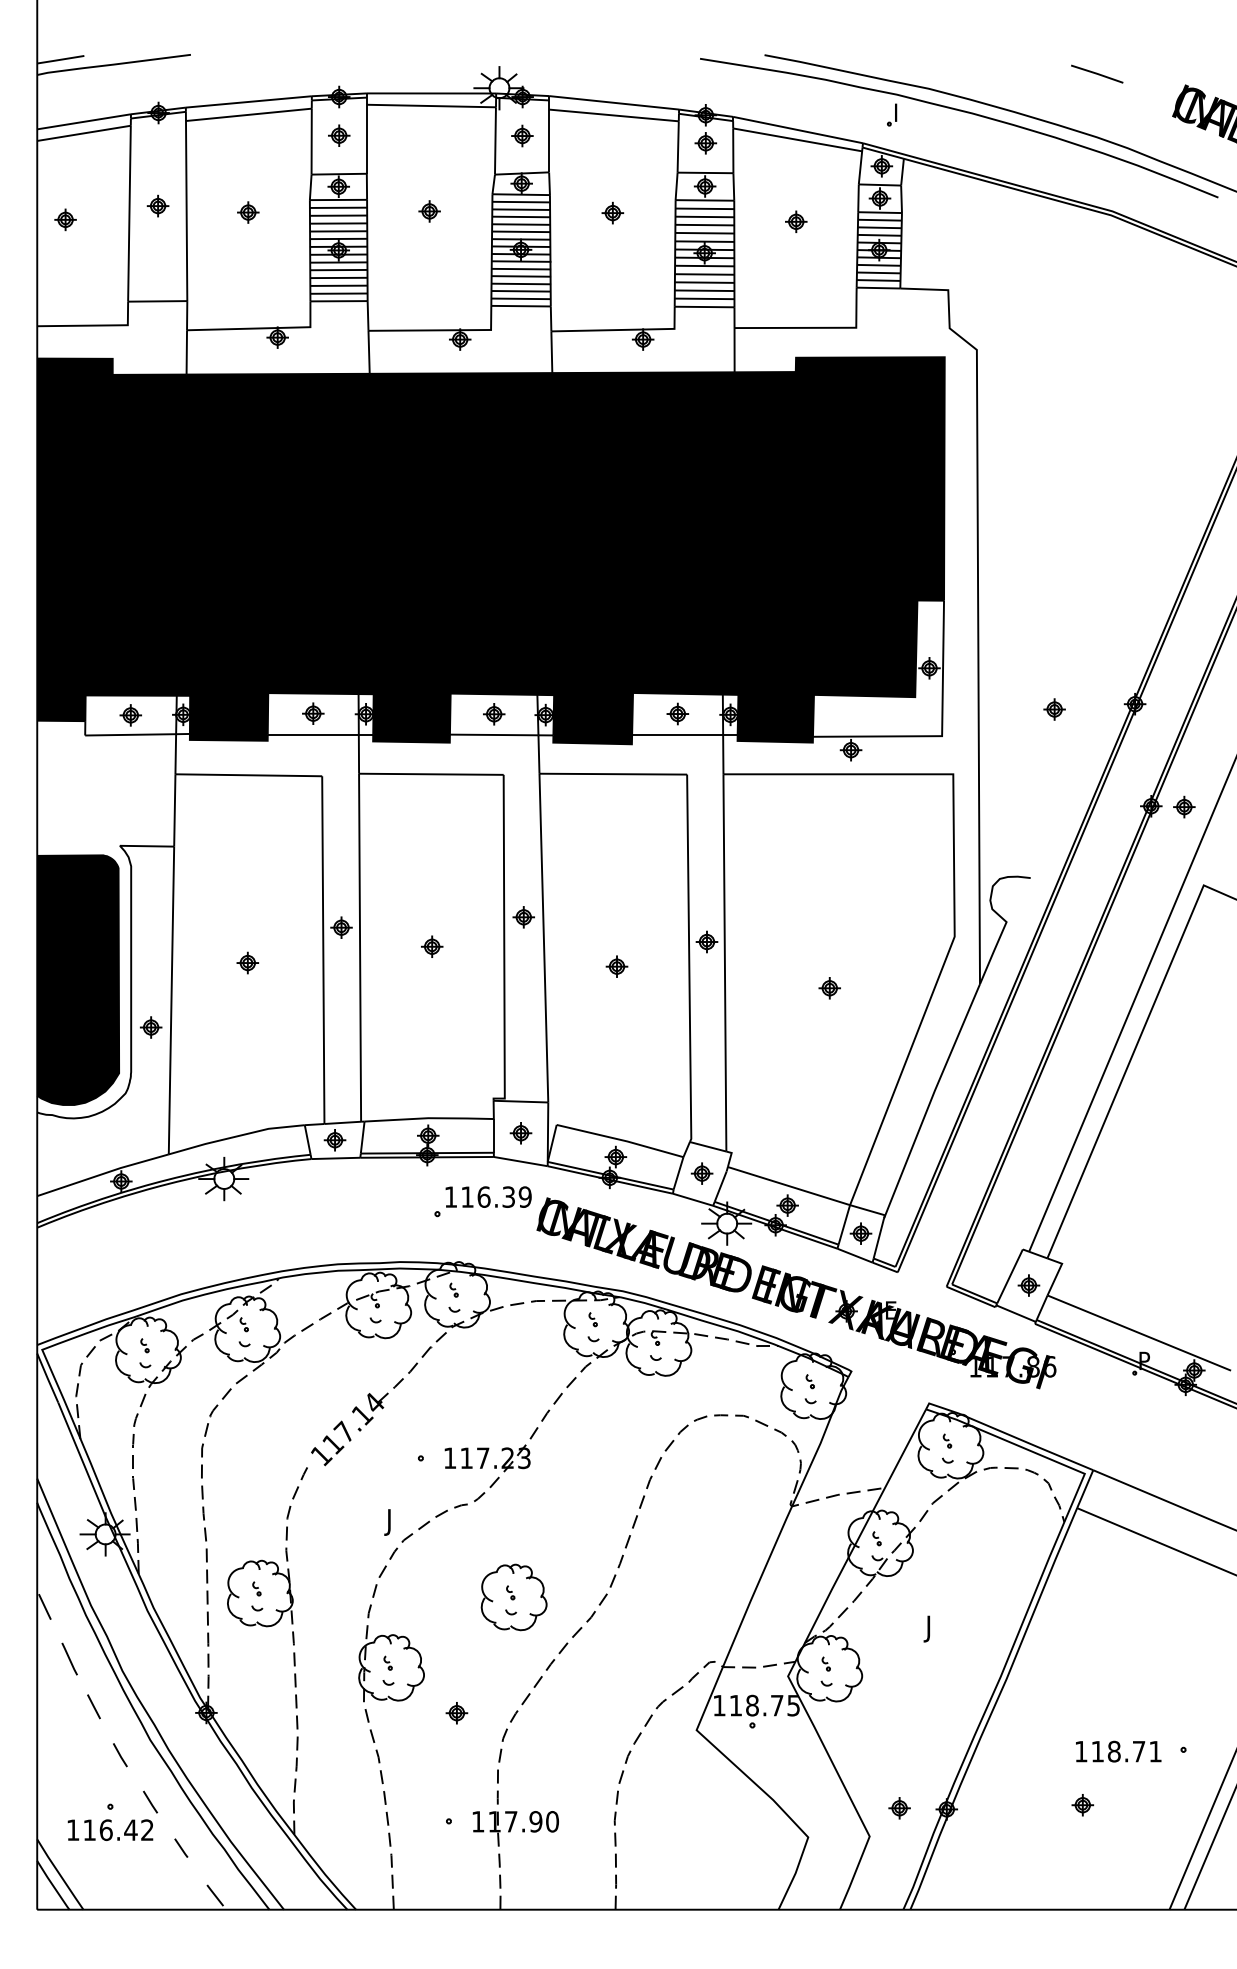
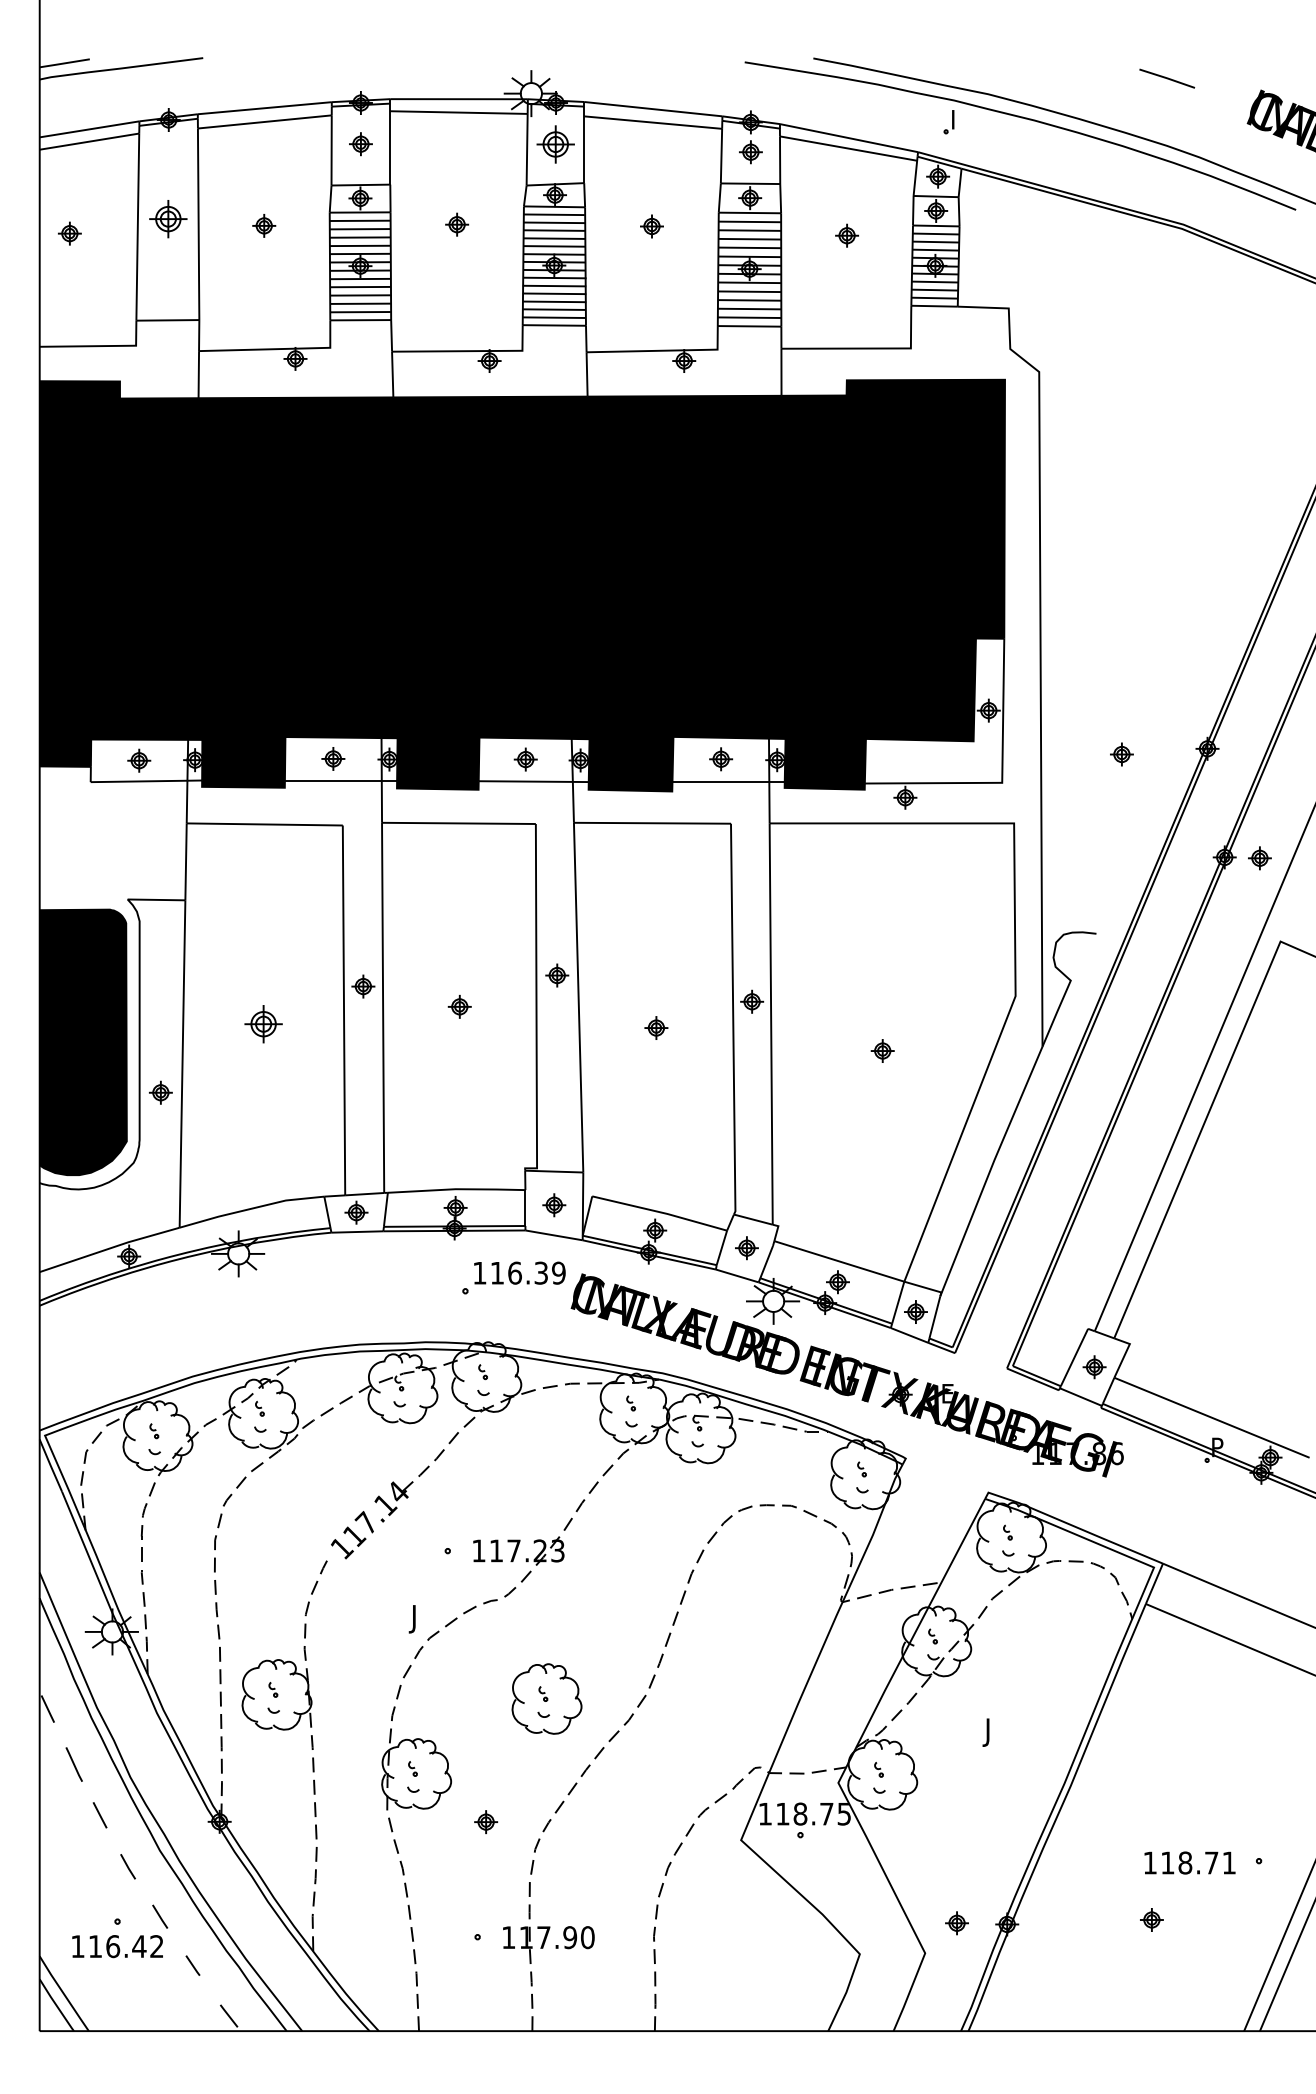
part: (522, 135) -> (555, 143), size x1.6
part: (157, 205) -> (167, 218), size x1.6
part: (247, 962) -> (263, 1023), size x1.6

